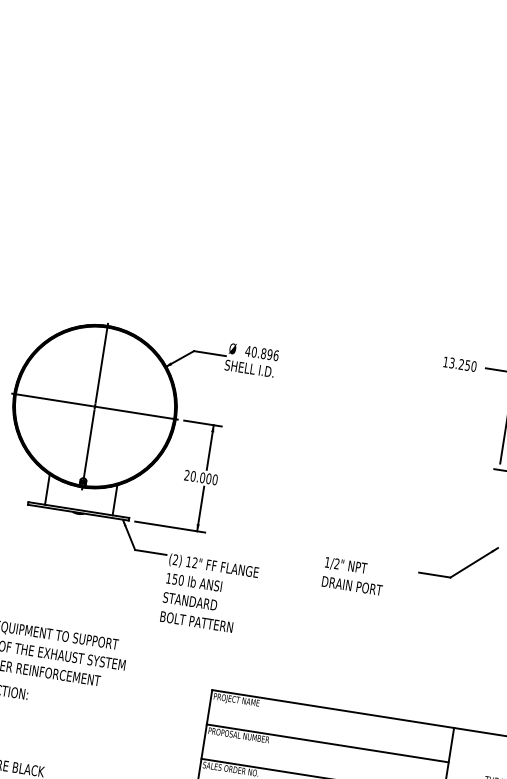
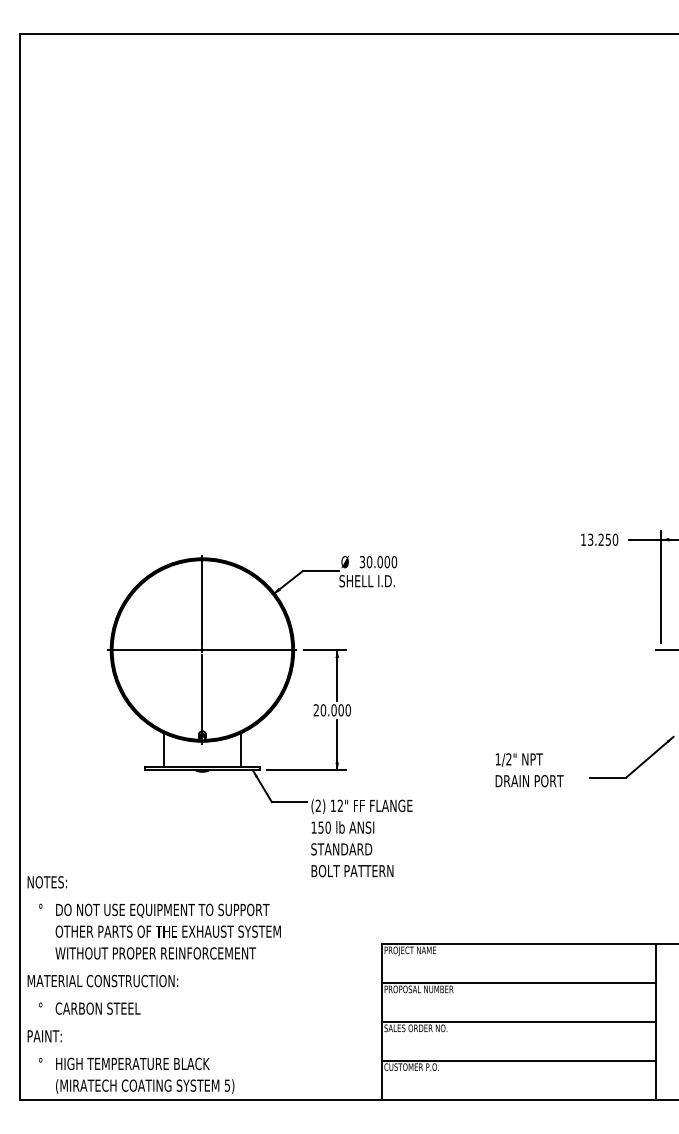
text: (262, 353) -> (378, 562), 40.896 -> 30.000
text: (353, 576) -> (529, 770), moved

